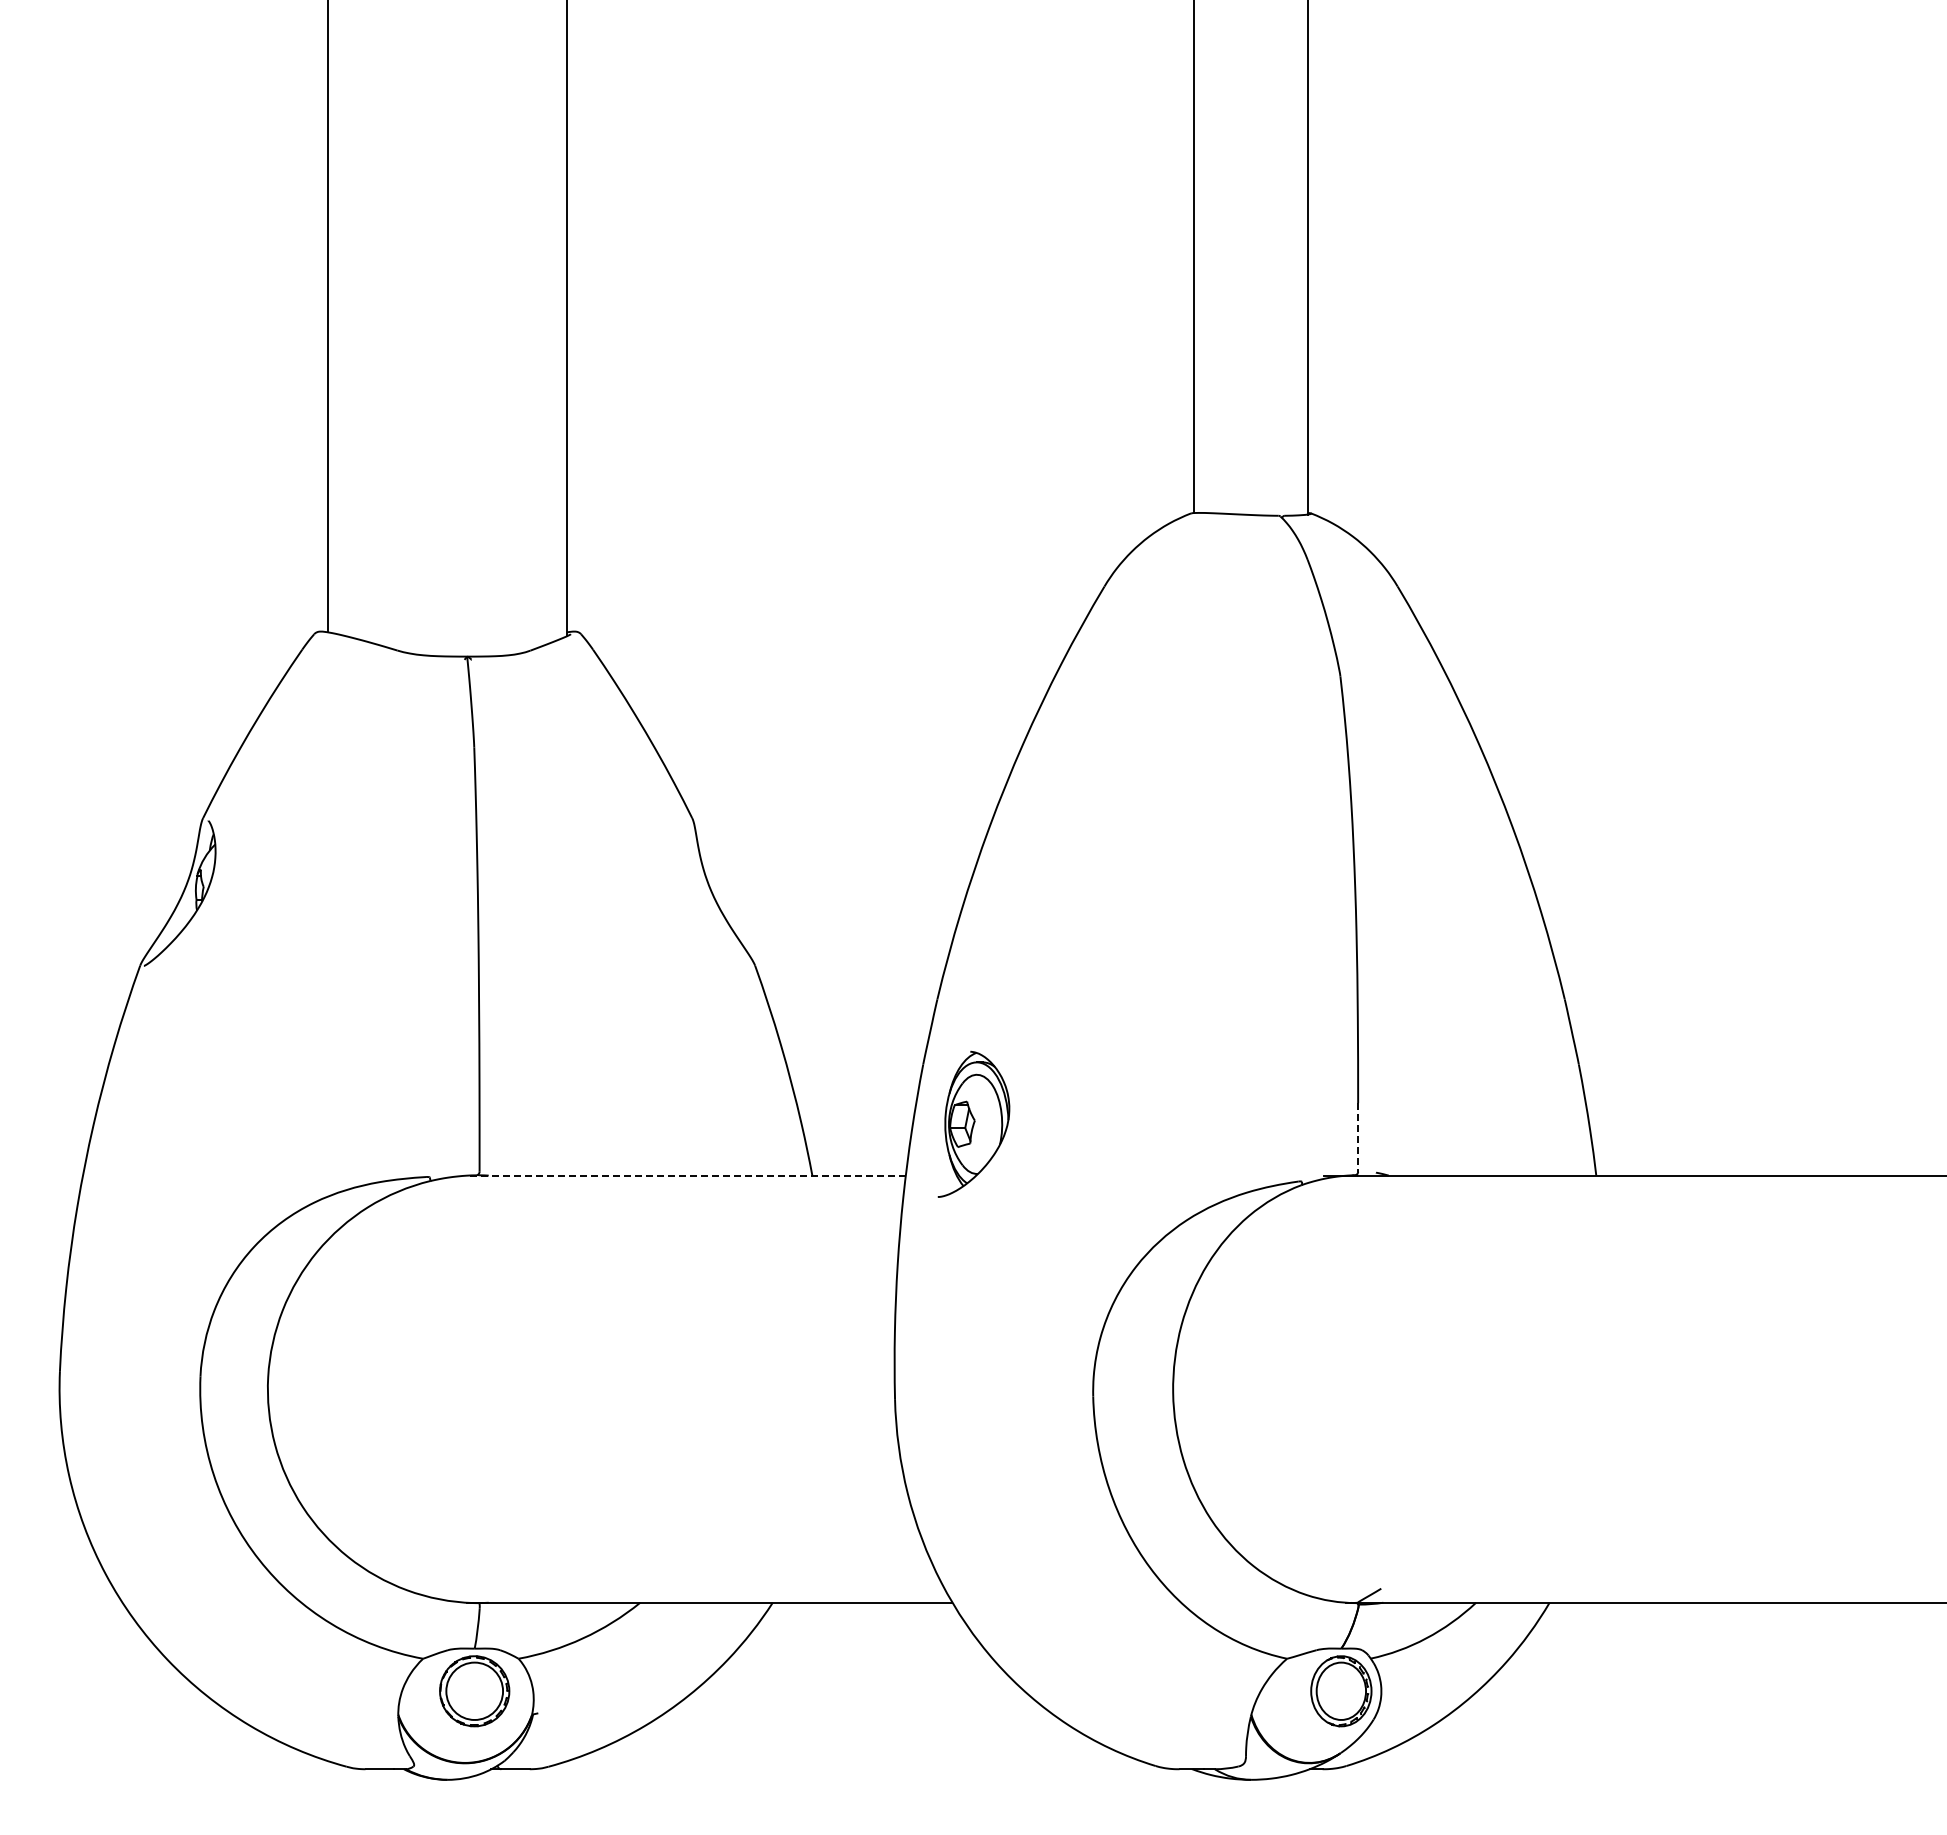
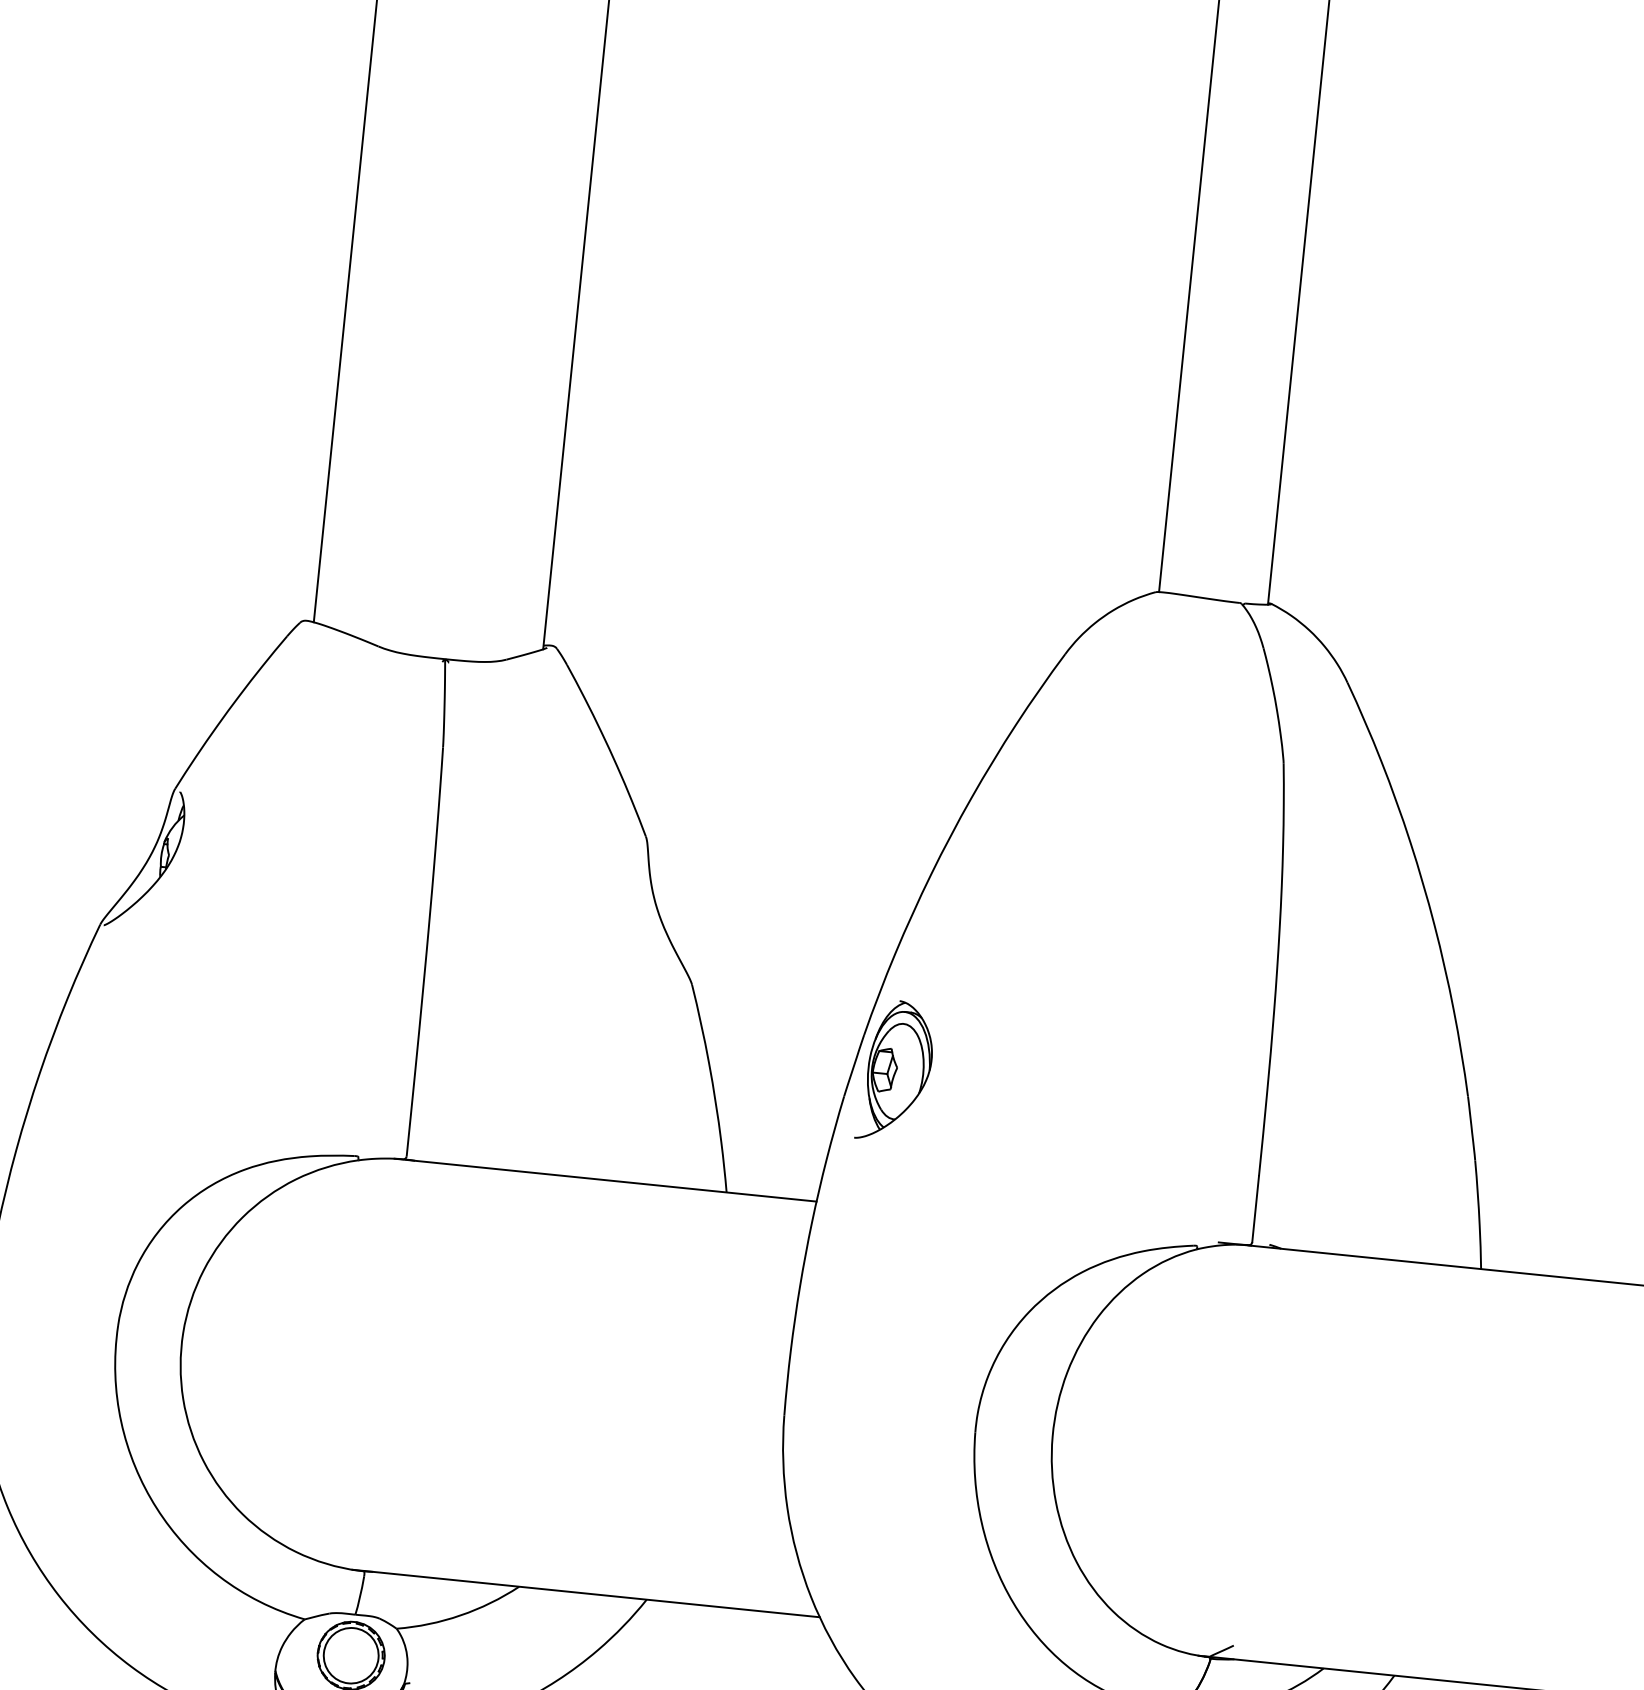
part: (973, 1123) -> (895, 1070), moved
line: (1358, 1137) -> (1255, 1209), dashed -> solid
line: (686, 1175) -> (605, 1180), dashed -> solid

